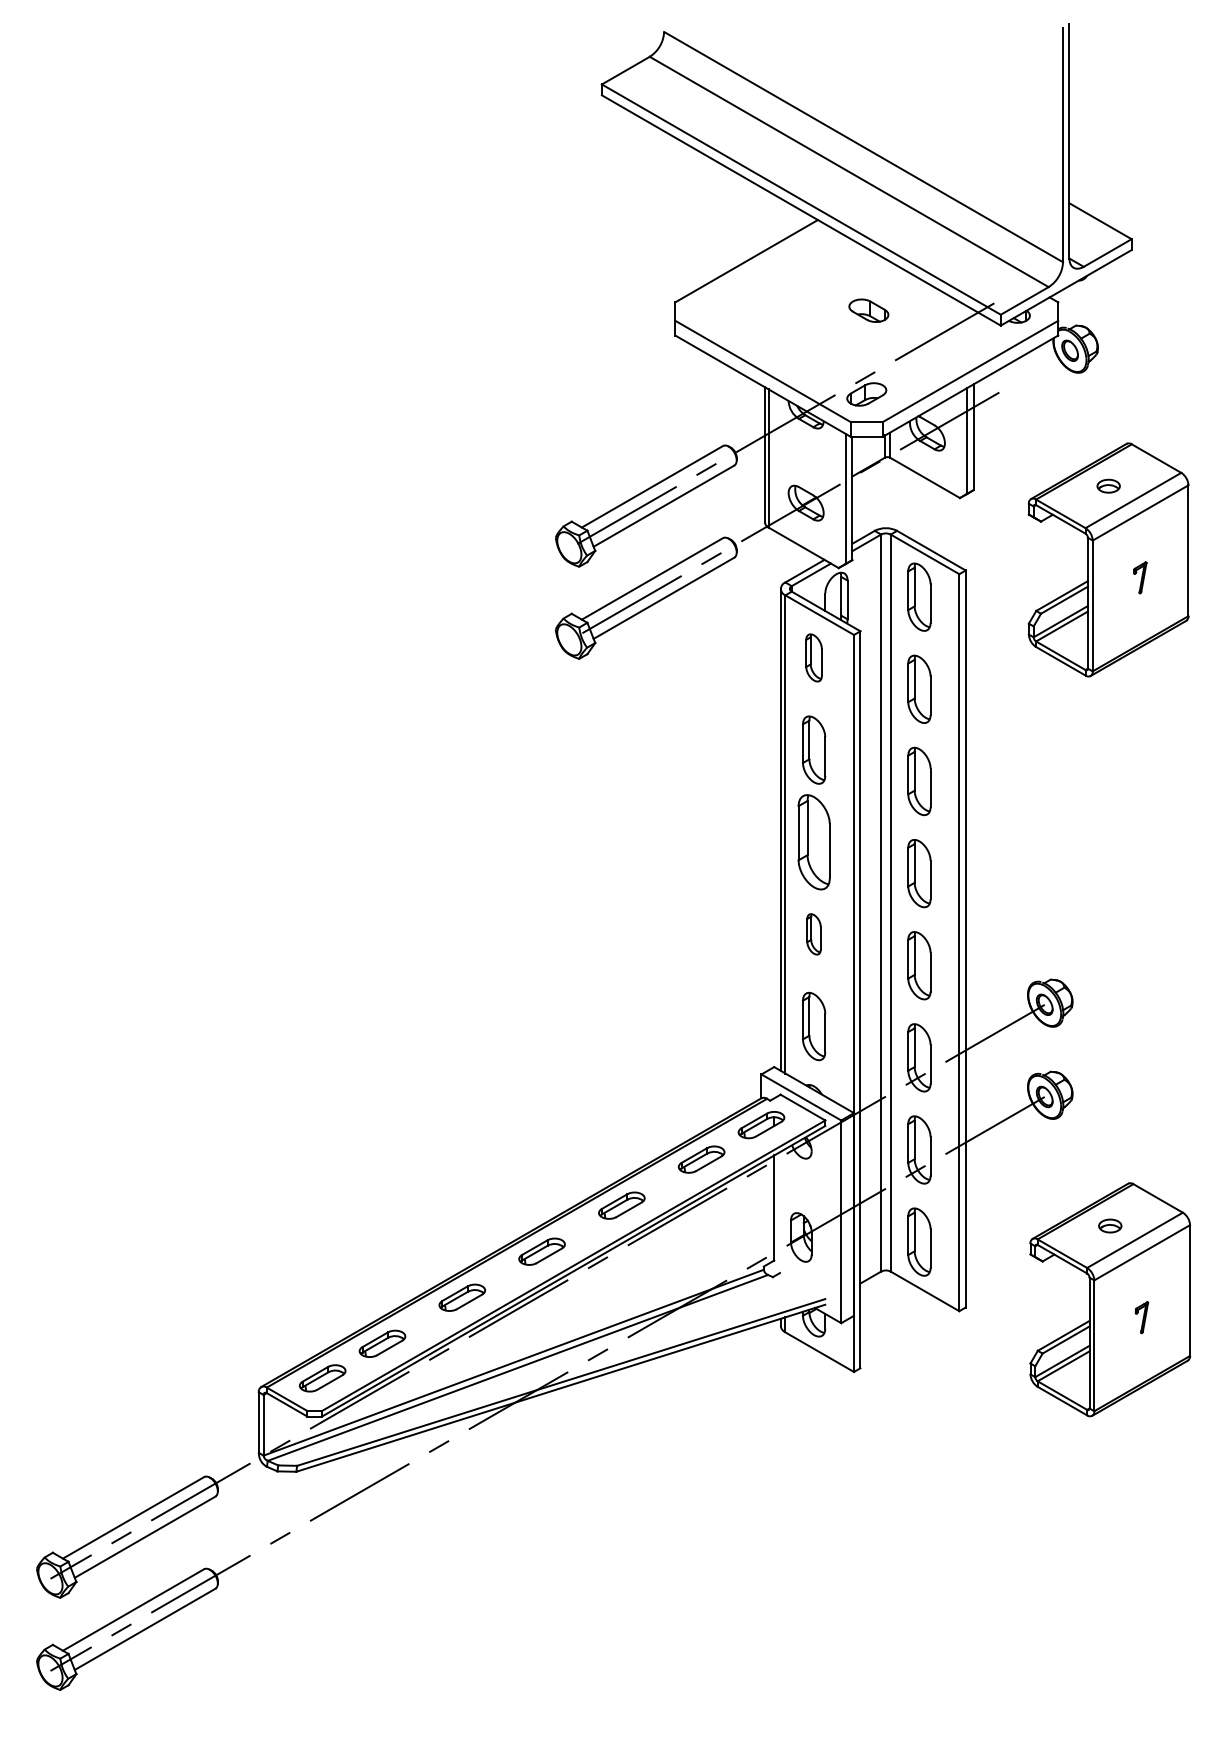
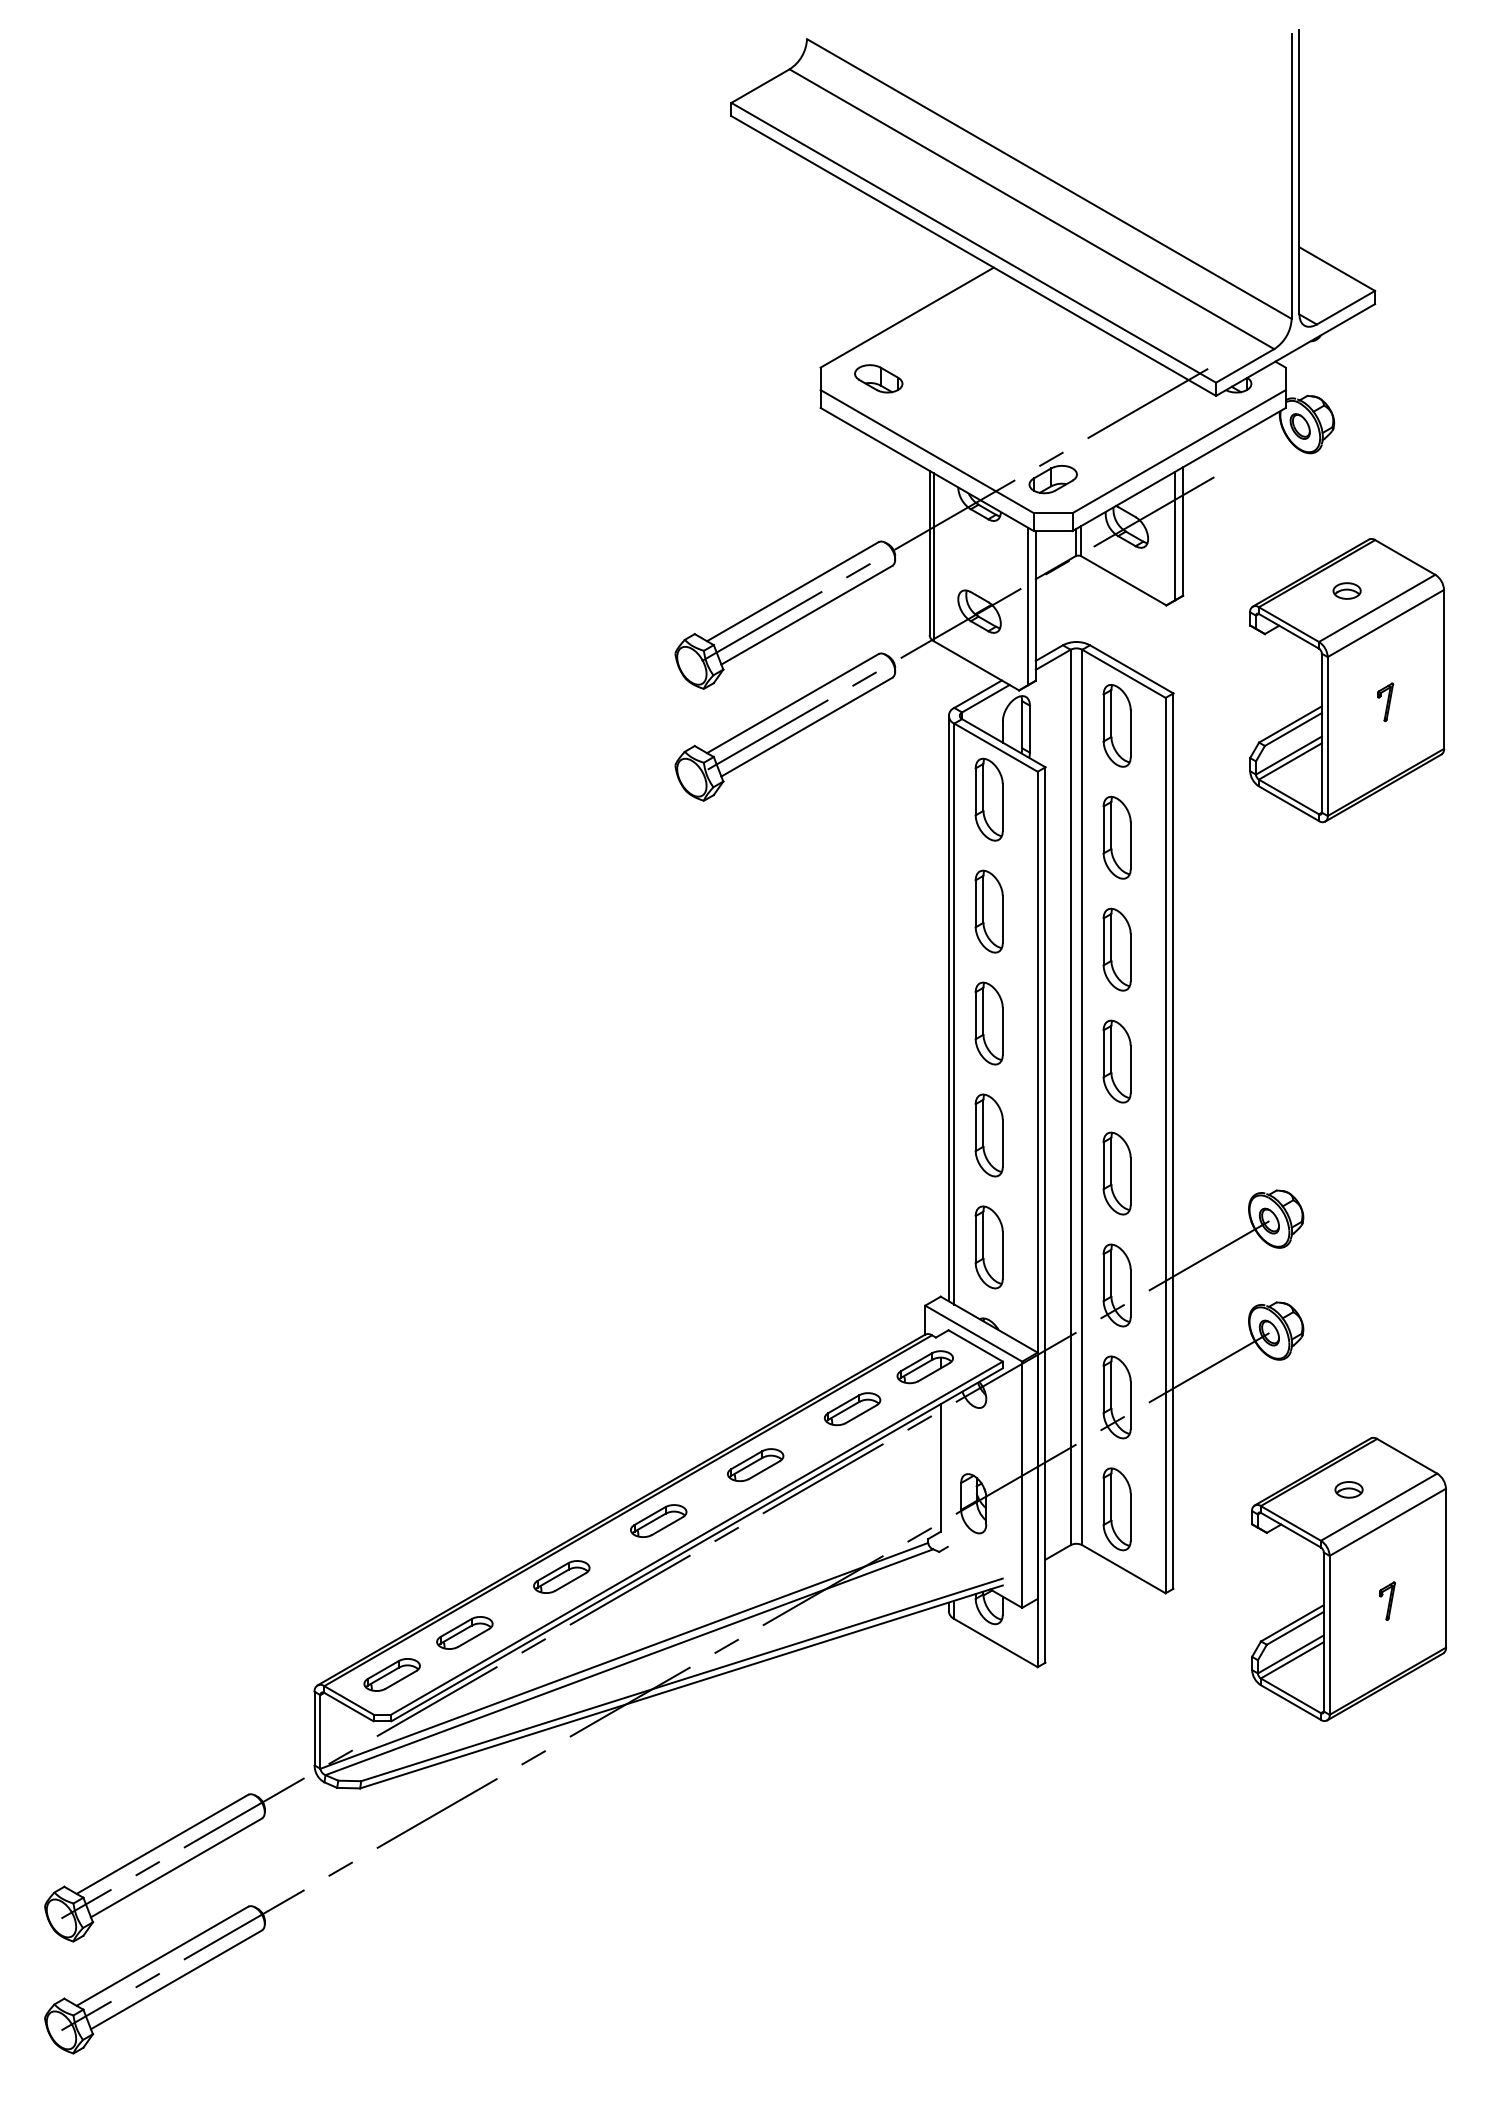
part: (868, 310) -> (878, 378), moved
part: (813, 657) -> (988, 799), size x1.43
part: (813, 842) -> (988, 1023), size x0.71
part: (813, 934) -> (988, 1135), size x1.67

